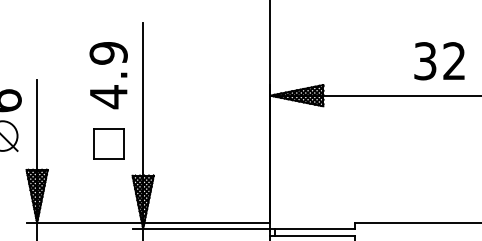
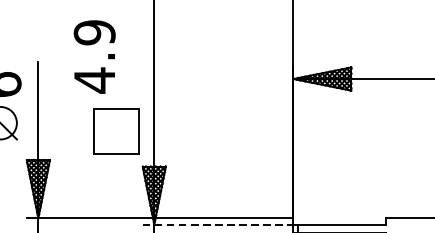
text: (108, 75) -> (94, 56), moved
part: (108, 143) -> (116, 131), size x1.4
line: (201, 228) -> (218, 224), solid -> dashed

